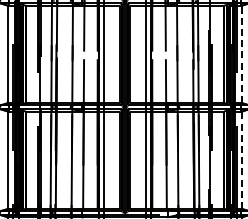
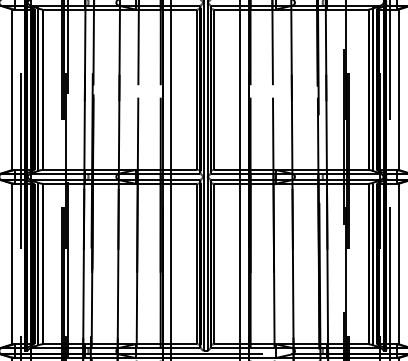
line: (242, 54) -> (399, 89), dashed -> solid
line: (242, 160) -> (399, 264), dashed -> solid

